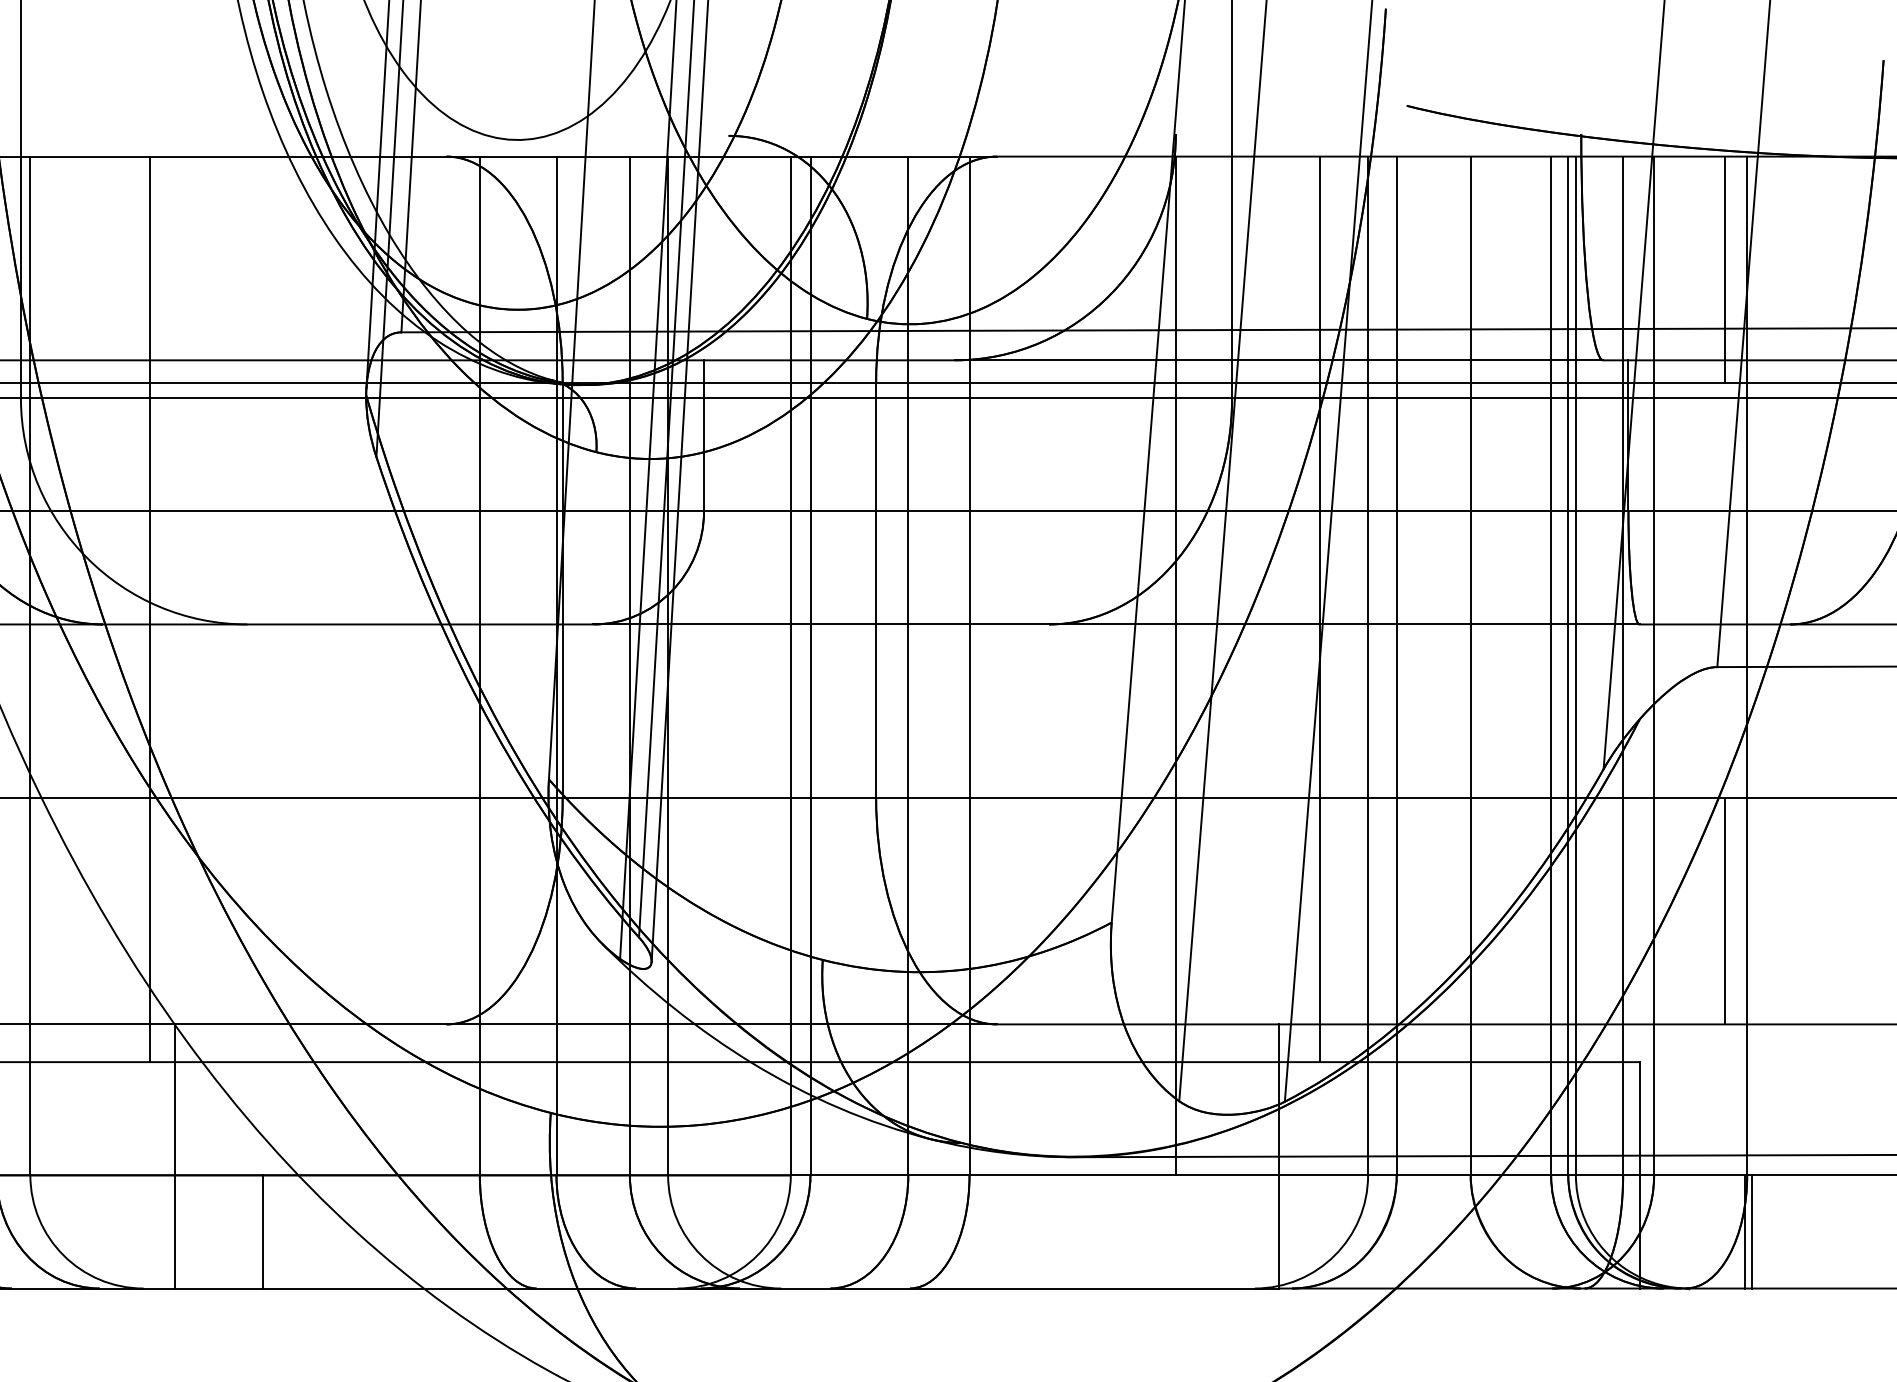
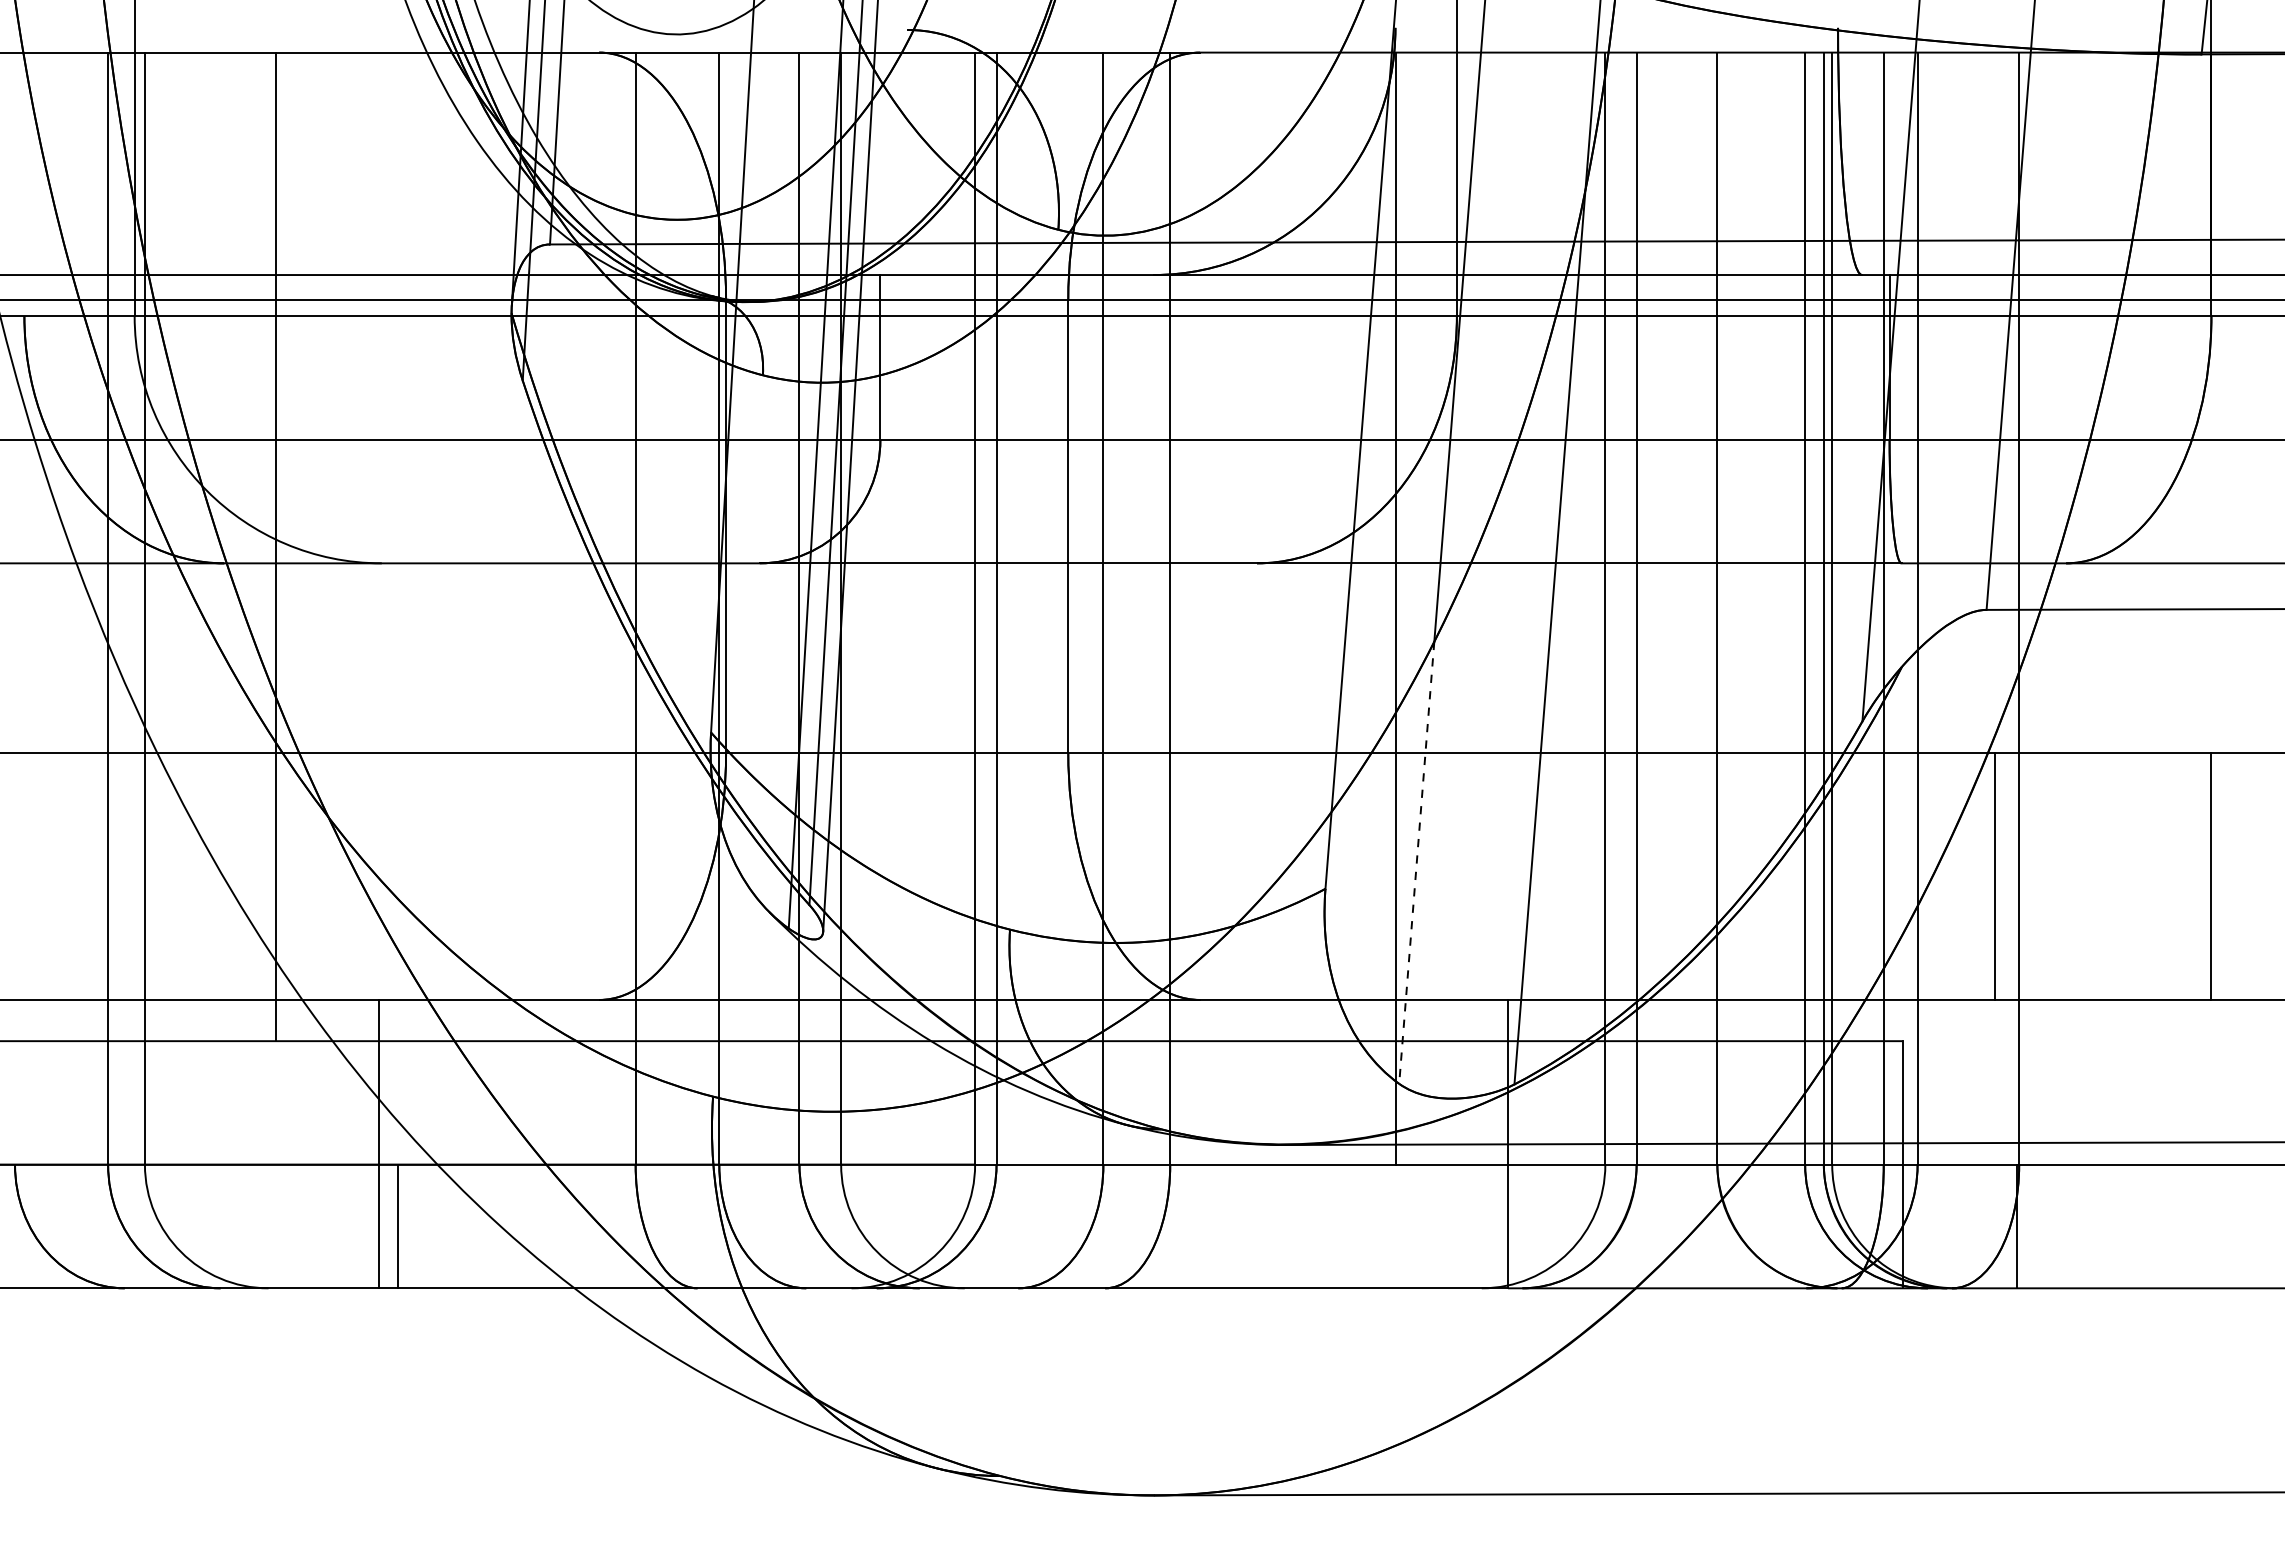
line: (1724, 269) -> (1994, 175), removed
line: (1319, 609) -> (1552, 546), removed
line: (1195, 898) -> (1416, 862), solid -> dashed
line: (175, 1155) -> (379, 1143), moved
line: (1751, 1231) -> (2023, 1226), removed

